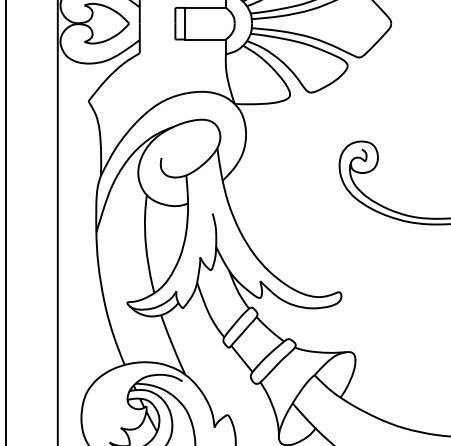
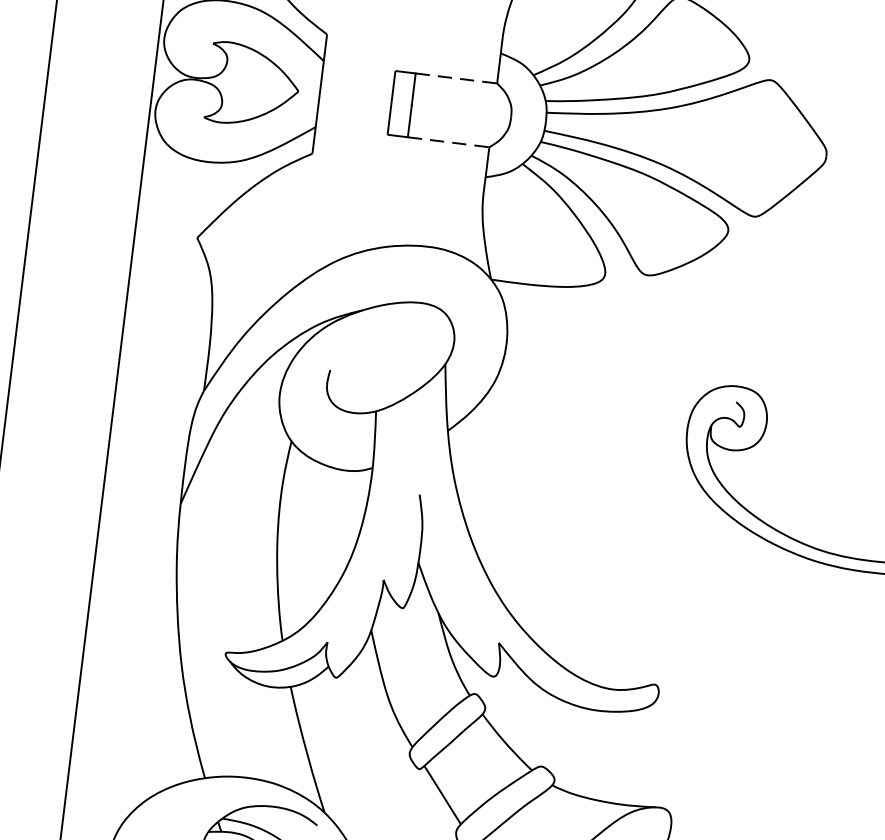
line: (206, 7) -> (458, 77), solid -> dashed
line: (206, 39) -> (450, 142), solid -> dashed

